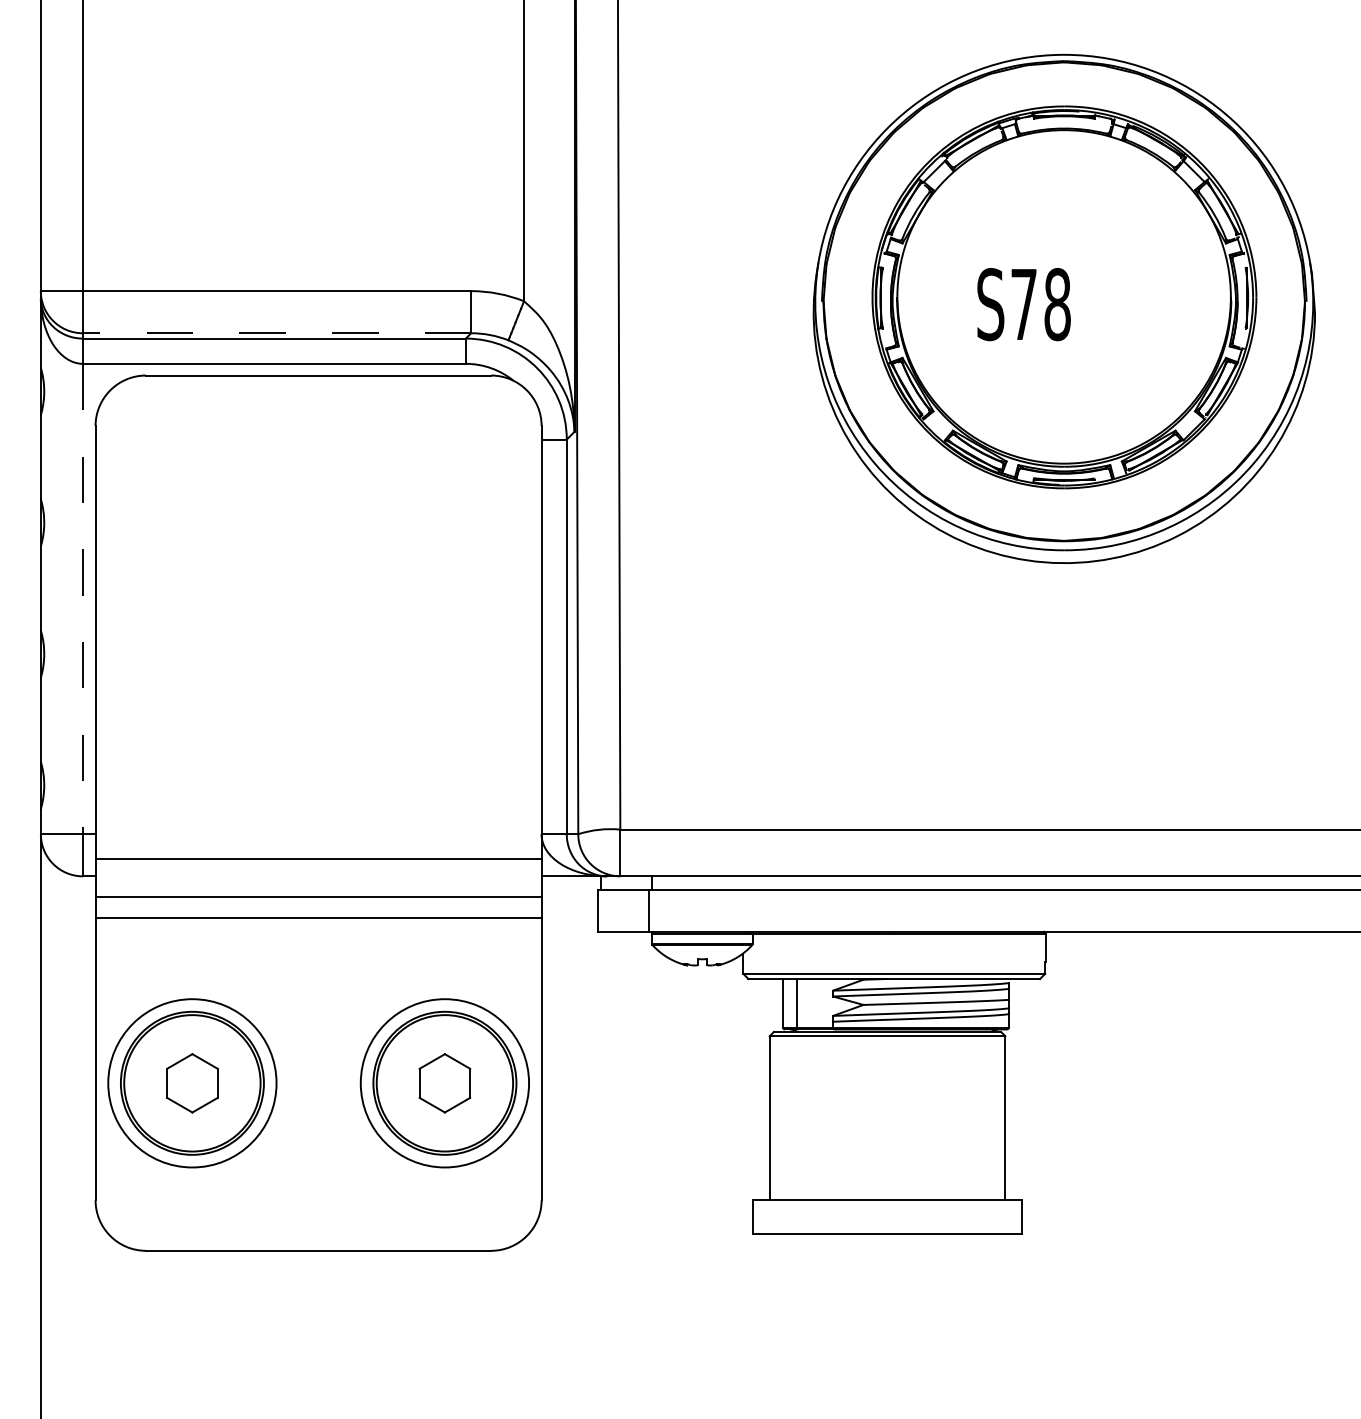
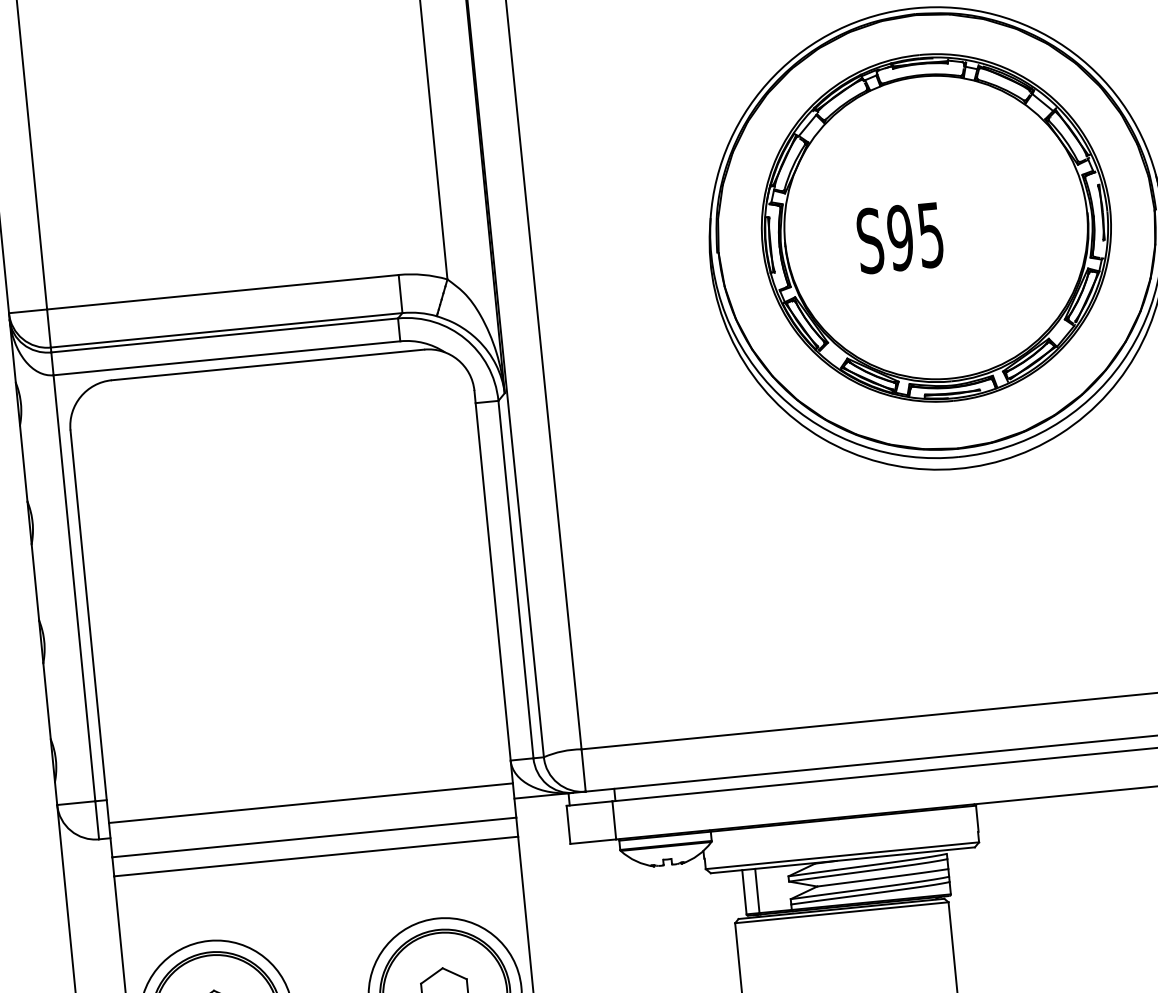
text: (1040, 304) -> (915, 236), S78 -> S95
line: (276, 333) -> (226, 330), dashed -> solid
line: (82, 599) -> (74, 588), dashed -> solid

